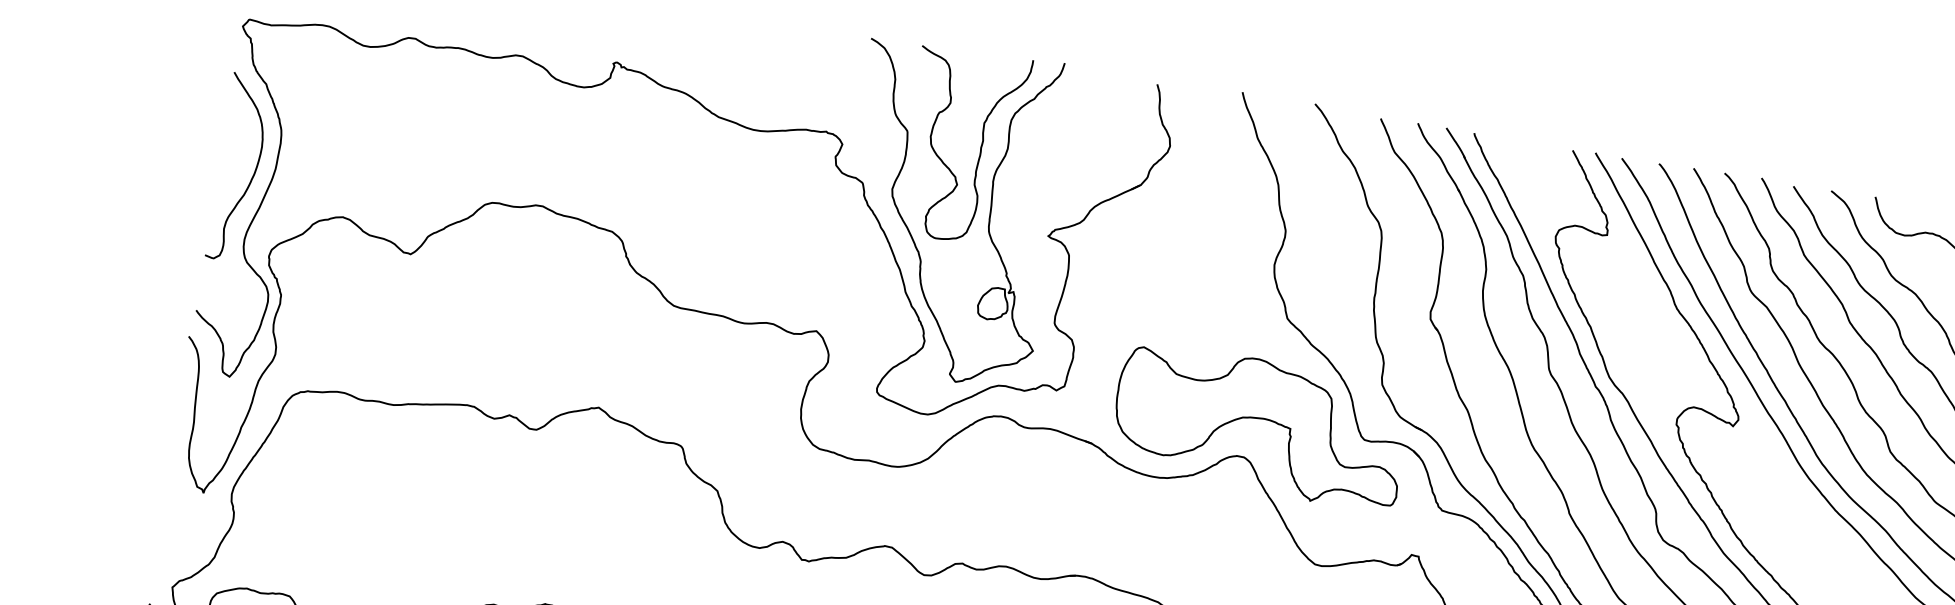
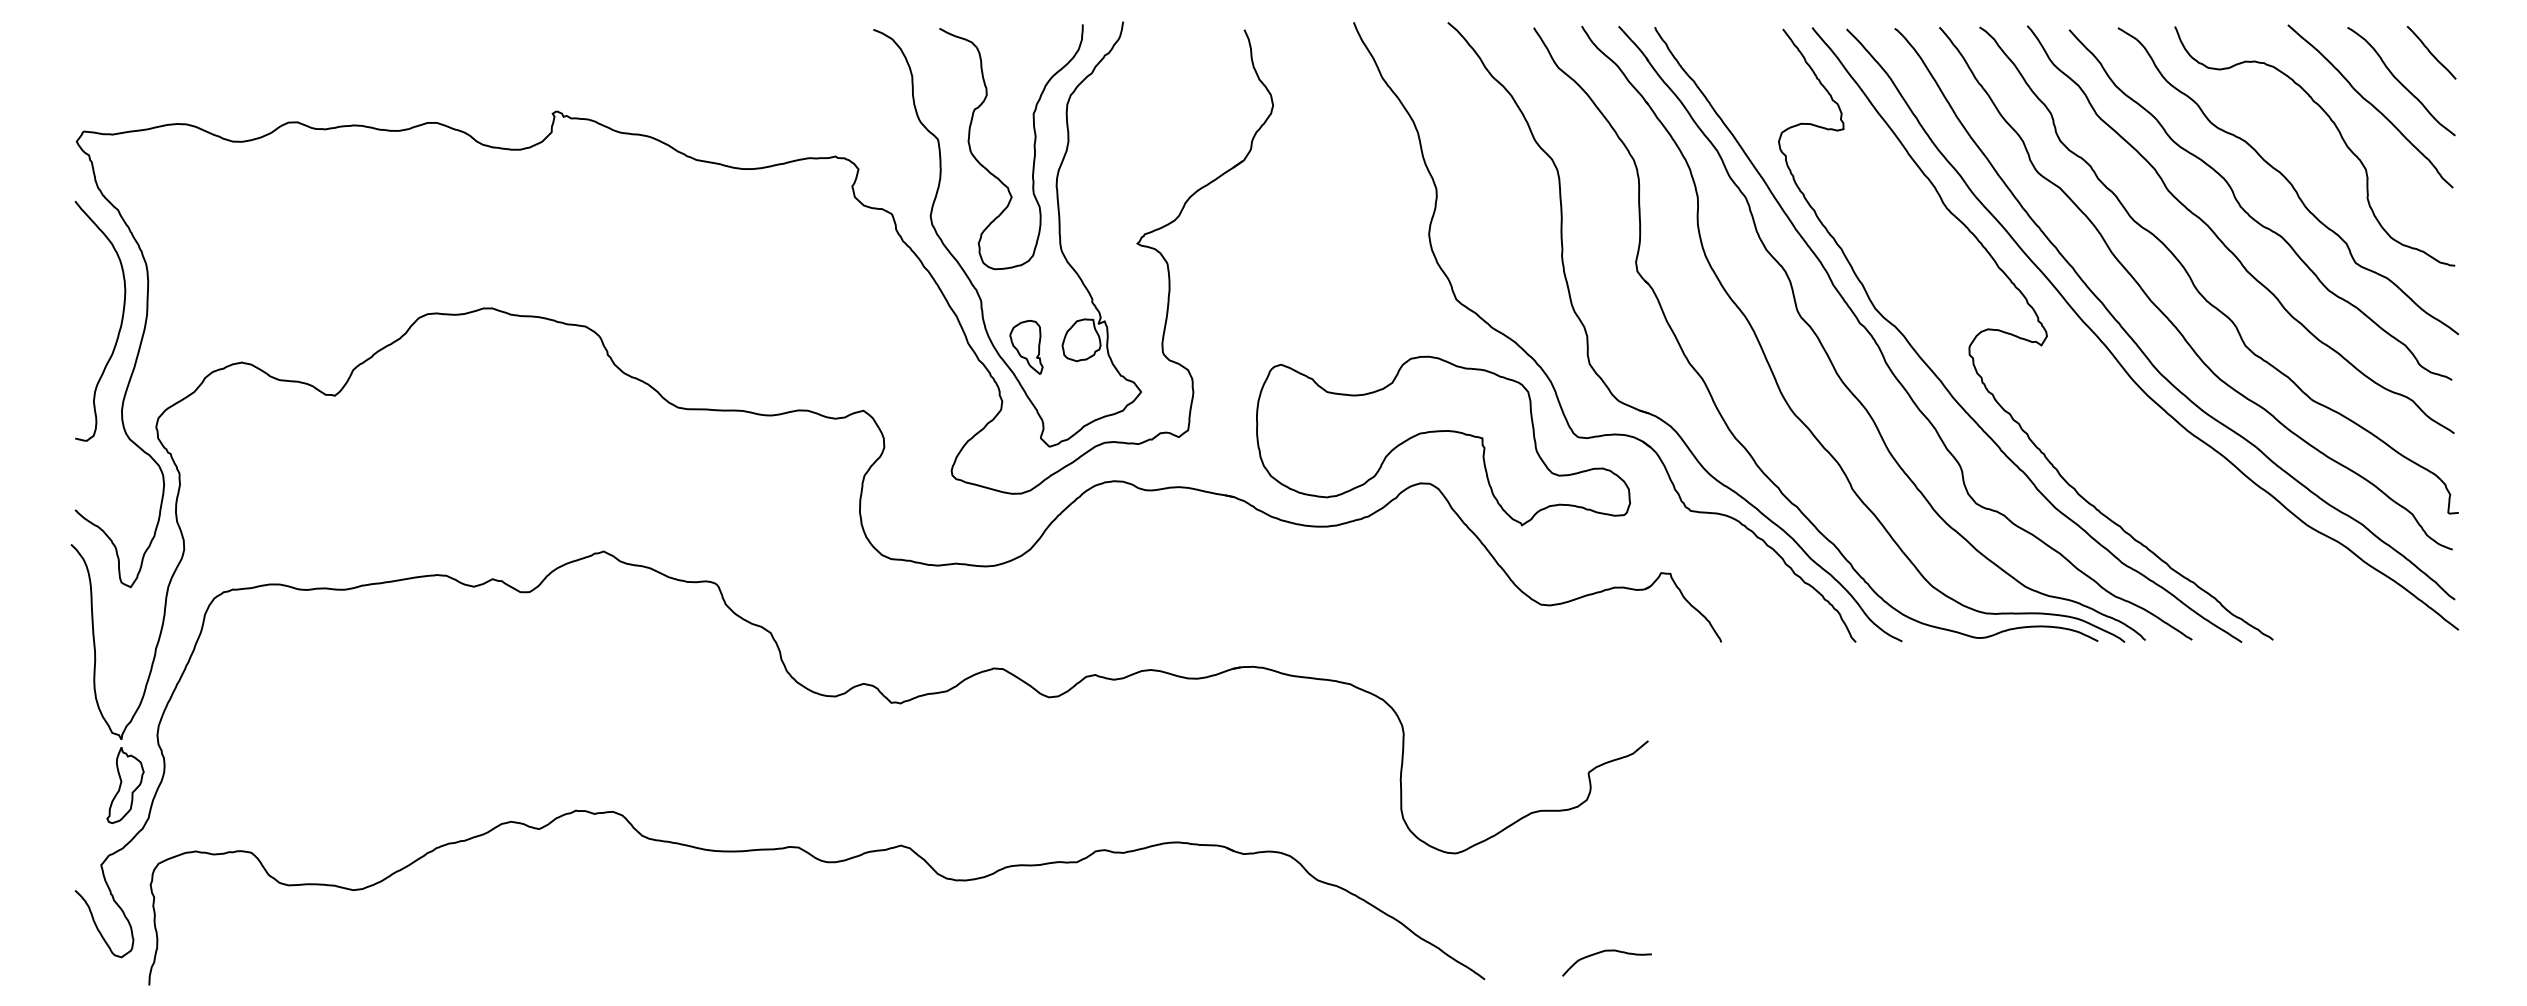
part: (949, 302) -> (1026, 347), added
part: (200, 529) -> (125, 785), added

